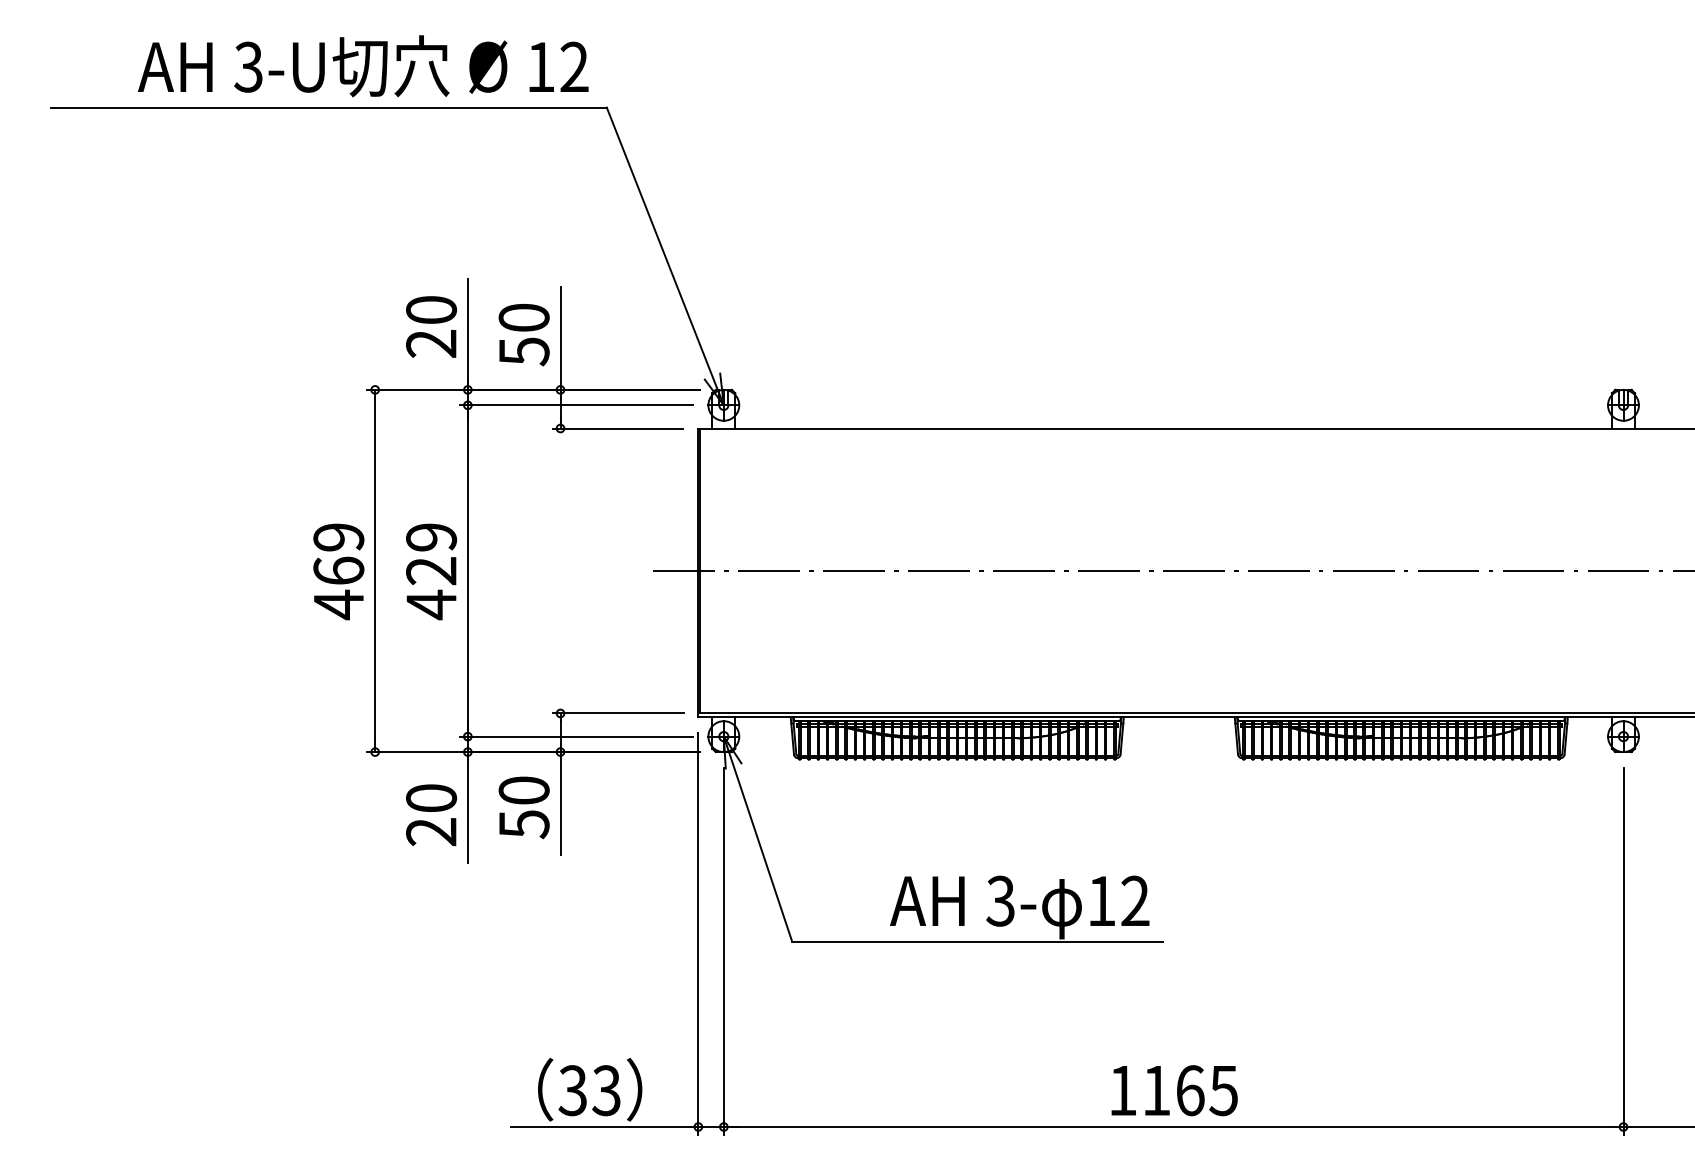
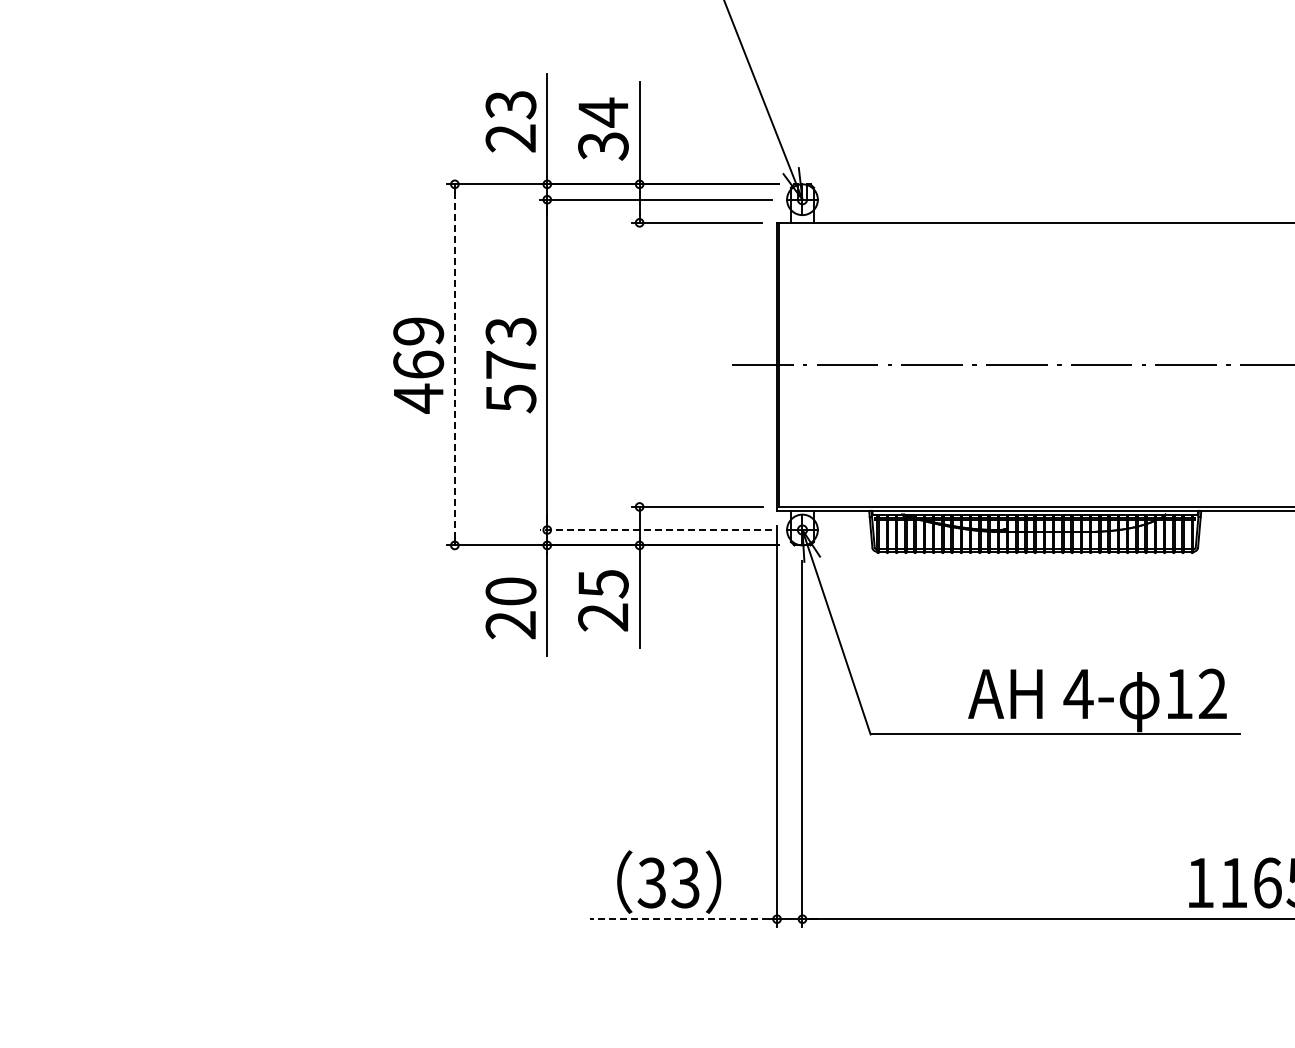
text: (431, 310) -> (511, 105), 20 -> 23
text: (523, 334) -> (602, 129), 50 -> 34
line: (375, 571) -> (455, 365), solid -> dashed
text: (431, 571) -> (511, 365), 429 -> 573
line: (576, 736) -> (655, 529), solid -> dashed
text: (523, 807) -> (602, 600), 50 -> 25
text: (1000, 900) -> (1078, 693), 3- -> 4-
line: (600, 1127) -> (679, 919), solid -> dashed

